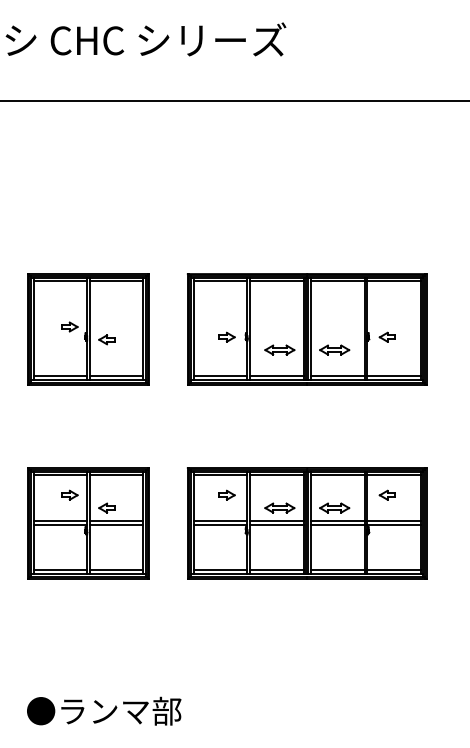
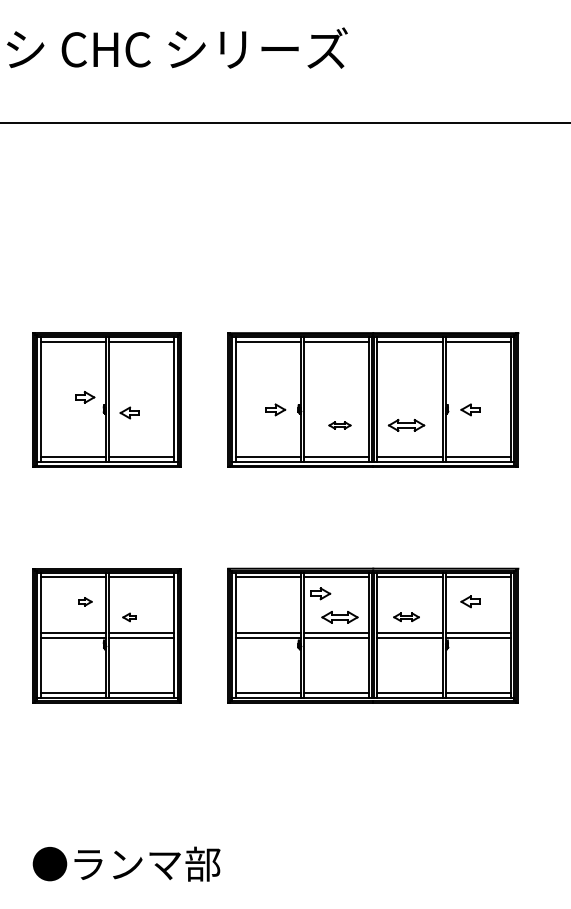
part: (279, 350) -> (339, 425), size x0.6
part: (70, 495) -> (85, 601), size x0.7
part: (226, 495) -> (320, 593), moved
part: (334, 507) -> (406, 616), size x0.7
part: (106, 508) -> (129, 617), size x0.7

